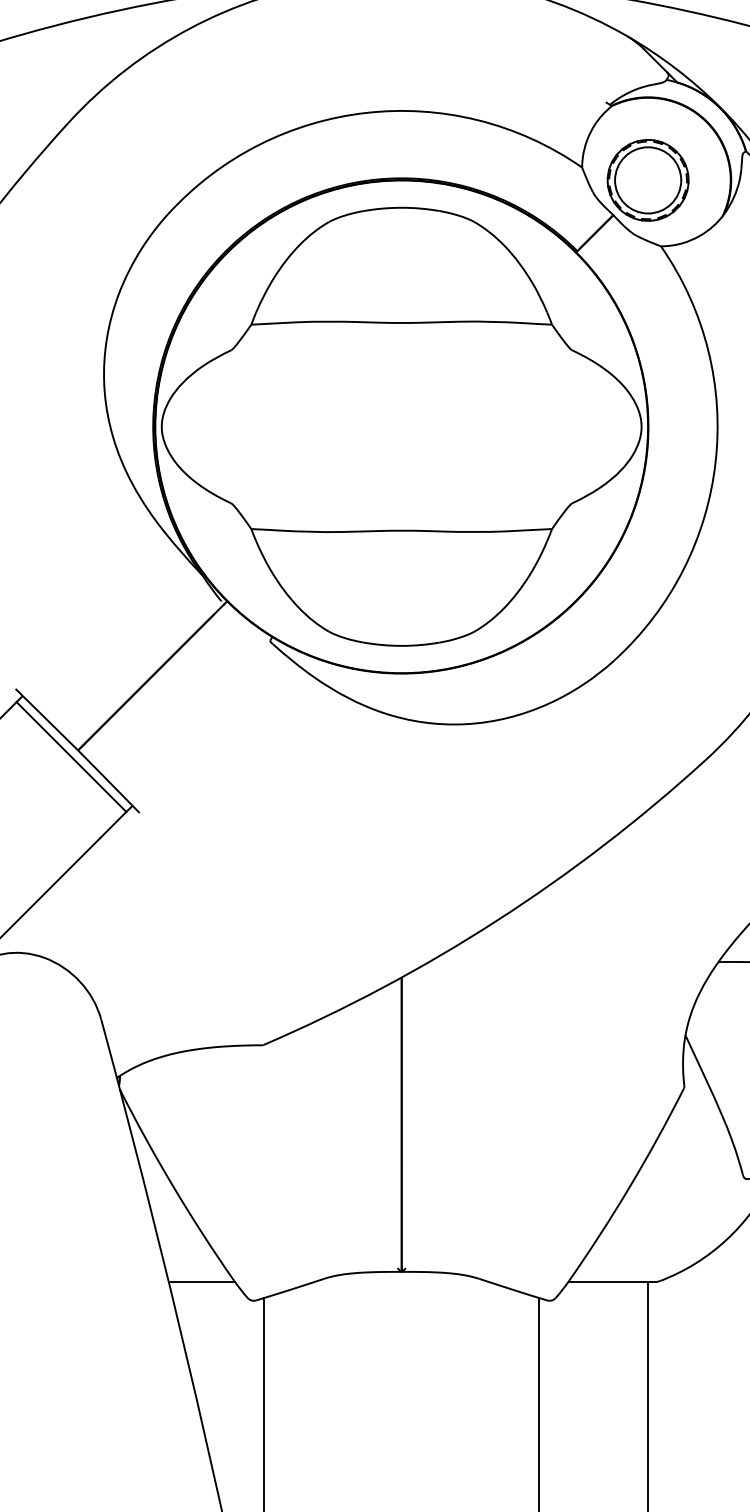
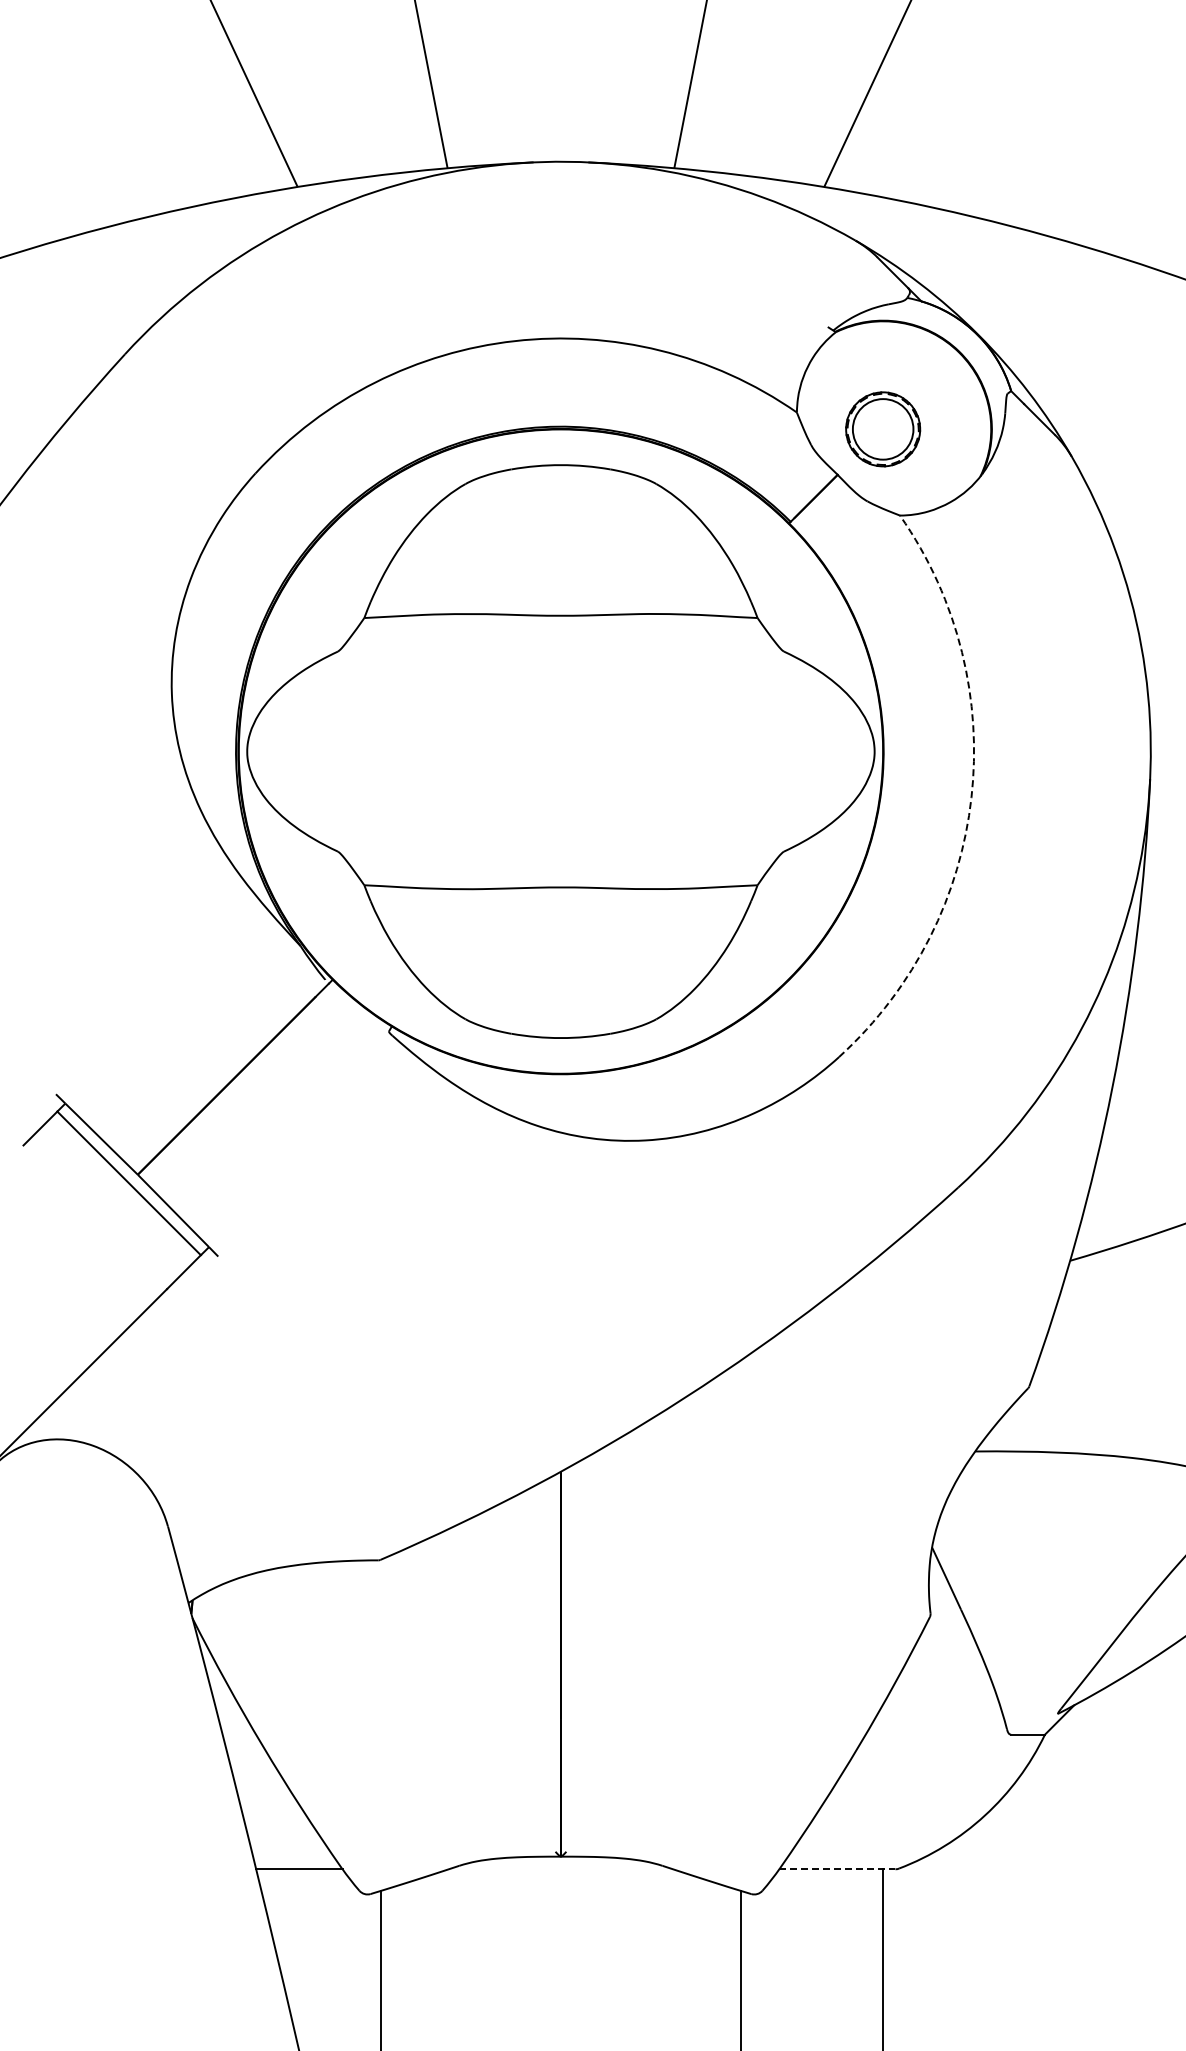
part: (647, 180) -> (882, 429), size x0.7
arc: (715, 461) -> (971, 797), solid -> dashed
line: (613, 1281) -> (837, 1869), solid -> dashed

